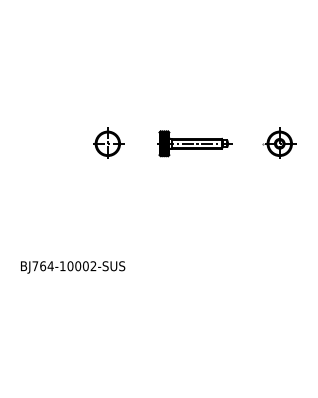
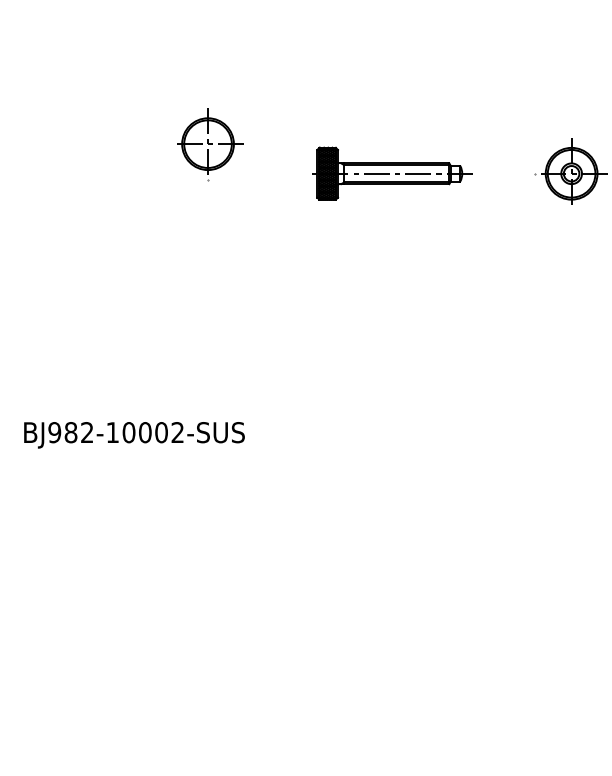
part: (108, 142) -> (209, 141), moved
text: (42, 266) -> (69, 433), BJ764-10002-SUS -> BJ982-10002-SUS

